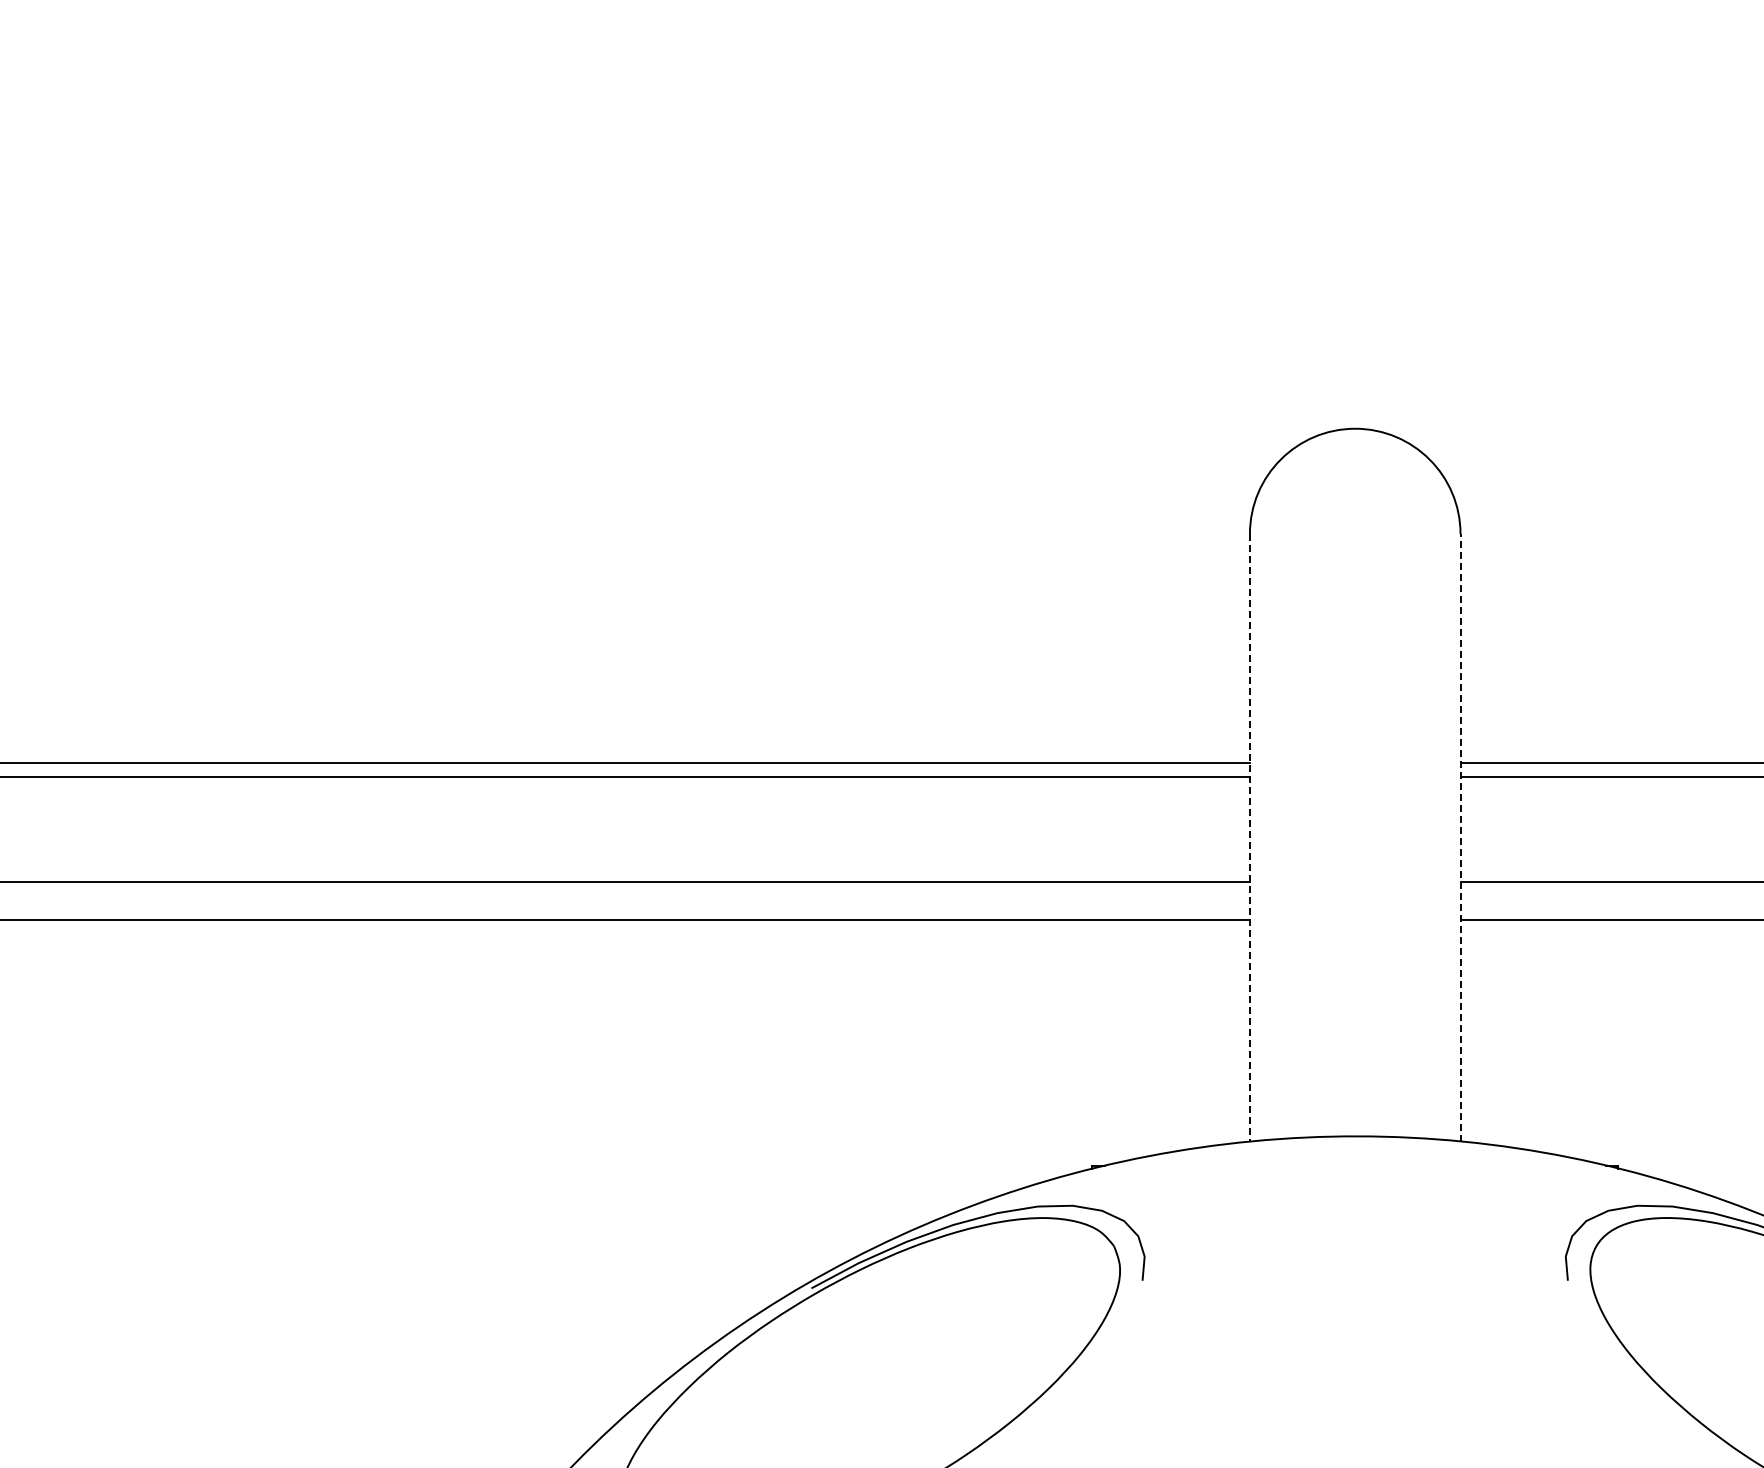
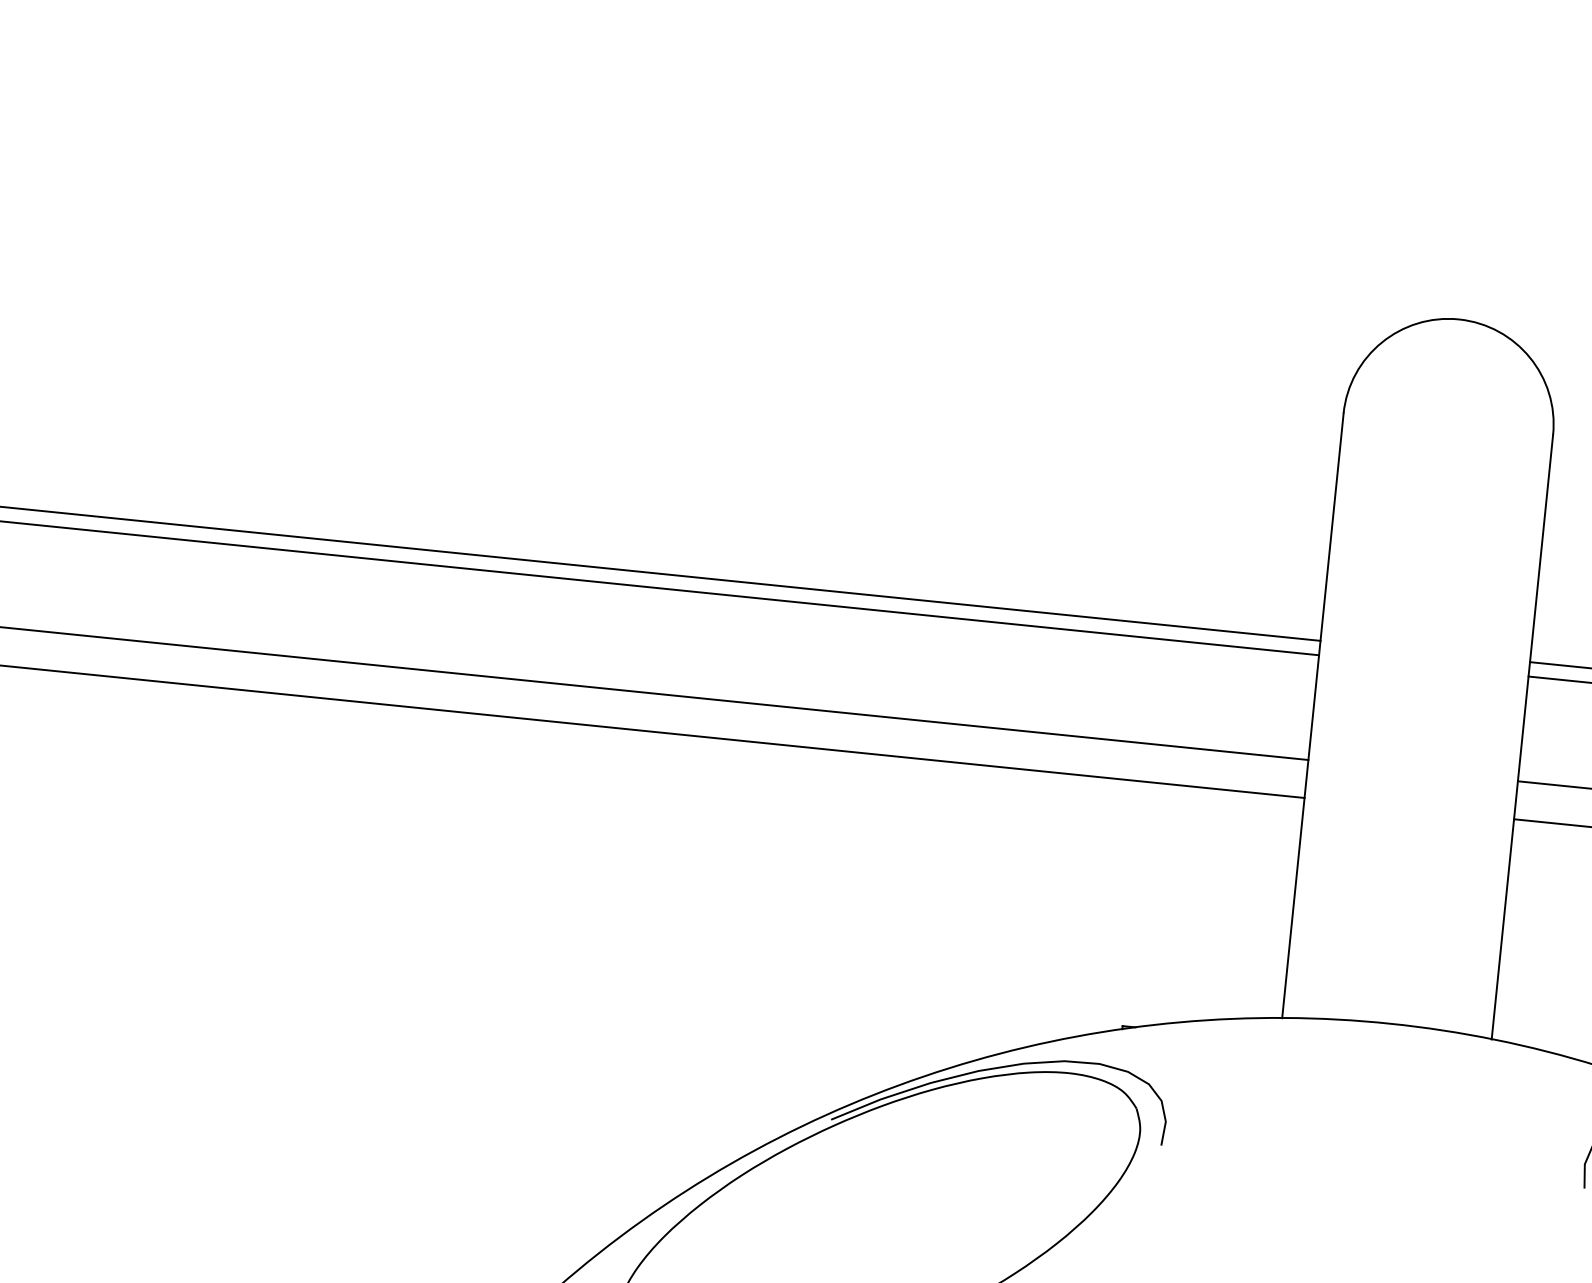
line: (1249, 837) -> (1312, 715), dashed -> solid
line: (1460, 837) -> (1522, 736), dashed -> solid

